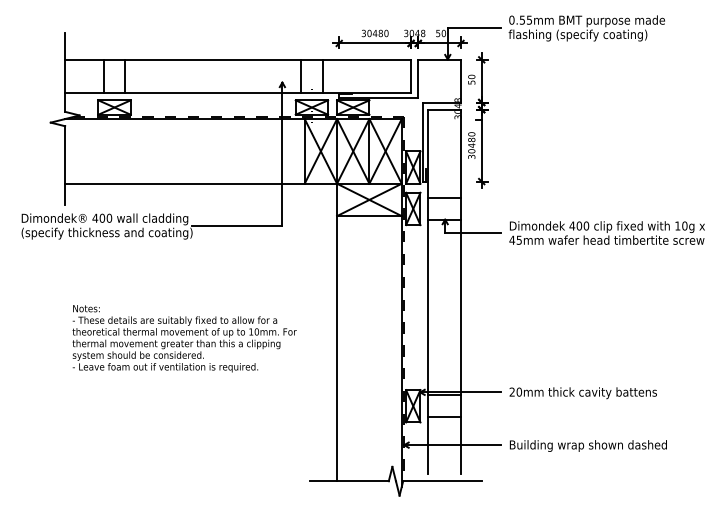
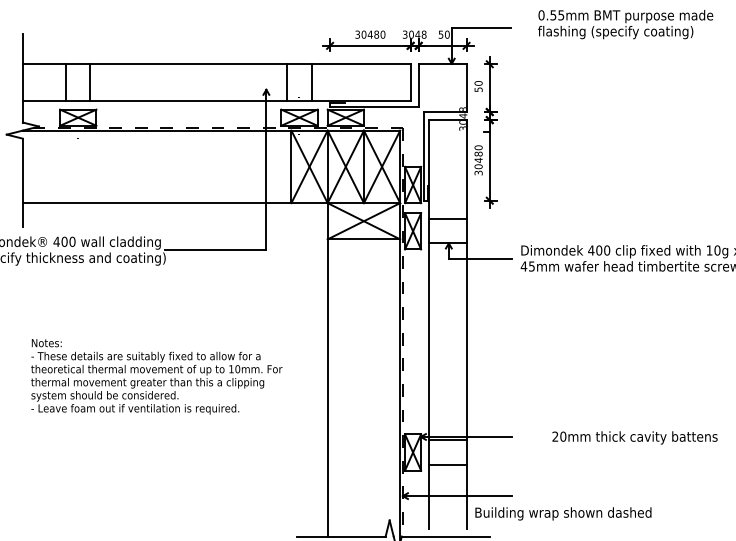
text: (586, 28) -> (625, 24), moved
text: (582, 393) -> (634, 438), moved
text: (587, 445) -> (562, 513), moved

